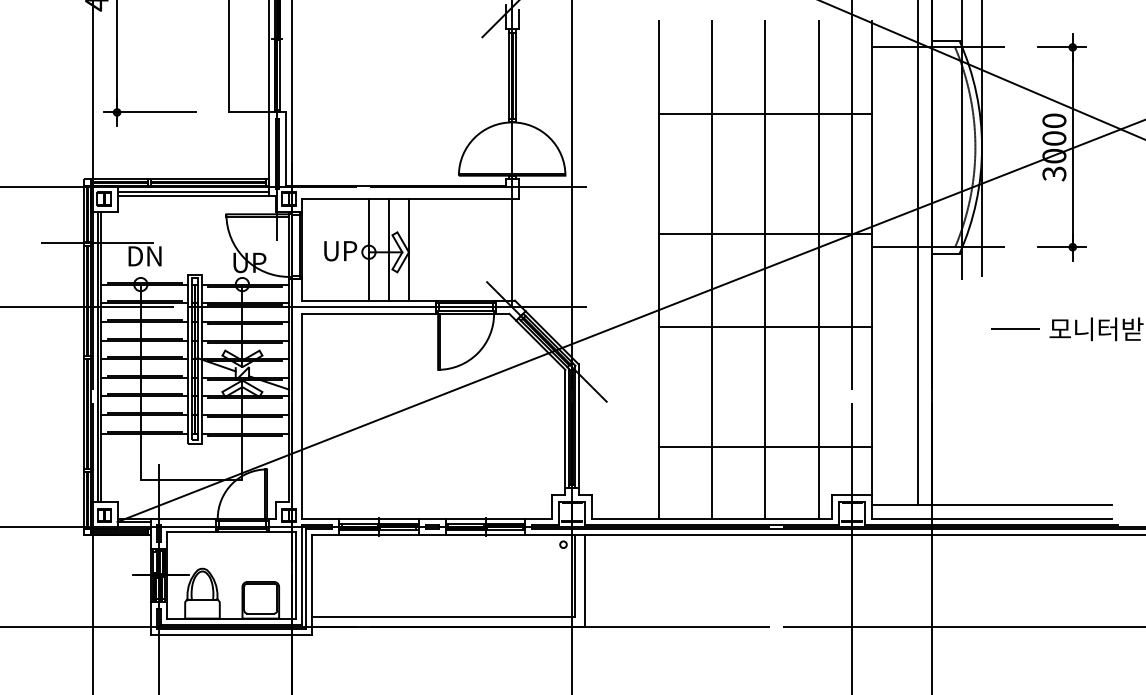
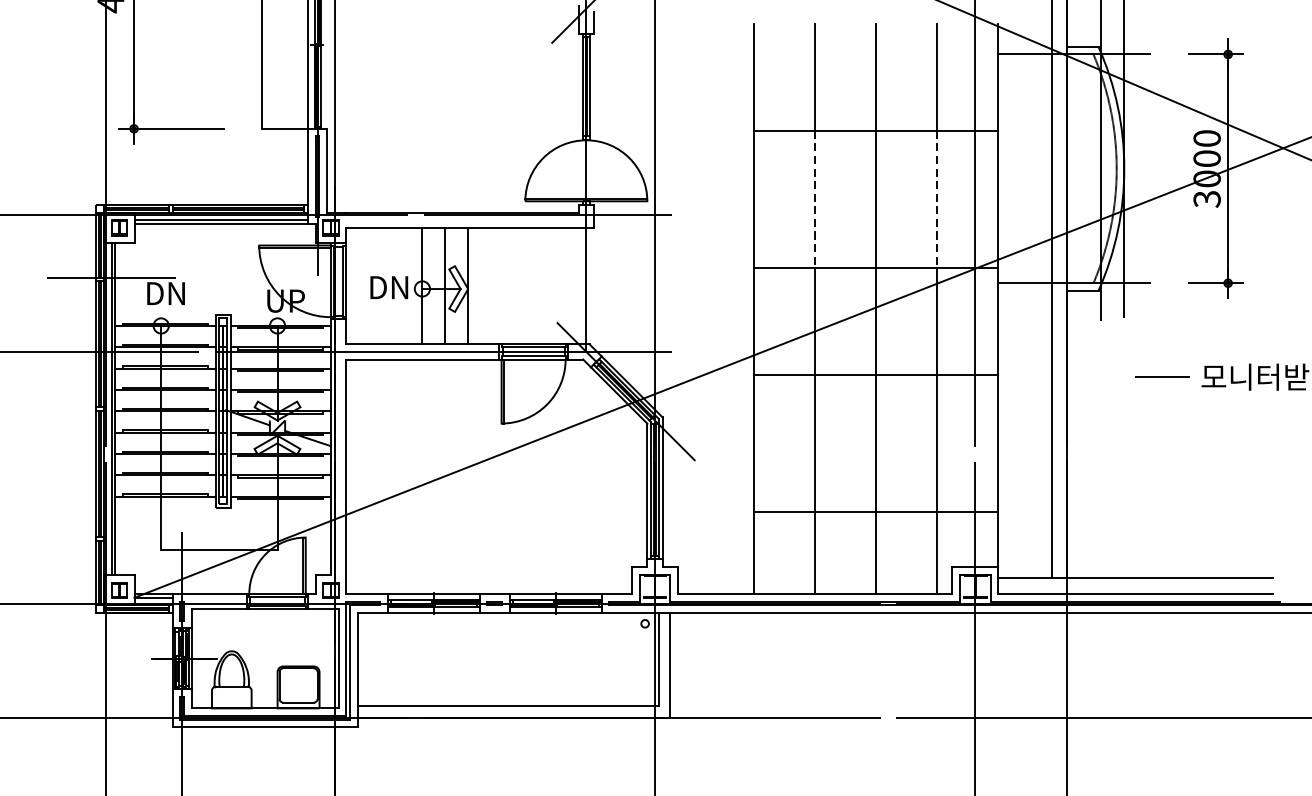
line: (711, 174) -> (814, 199), solid -> dashed
line: (818, 174) -> (937, 199), solid -> dashed
text: (340, 251) -> (389, 288), UP -> DN

